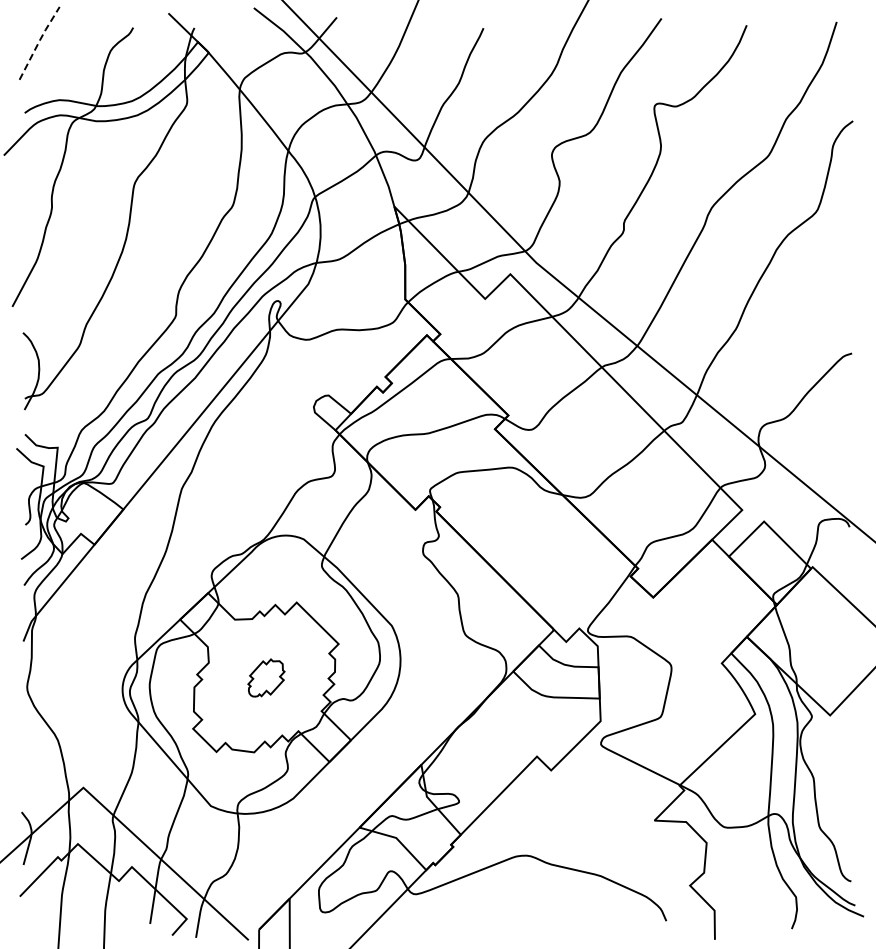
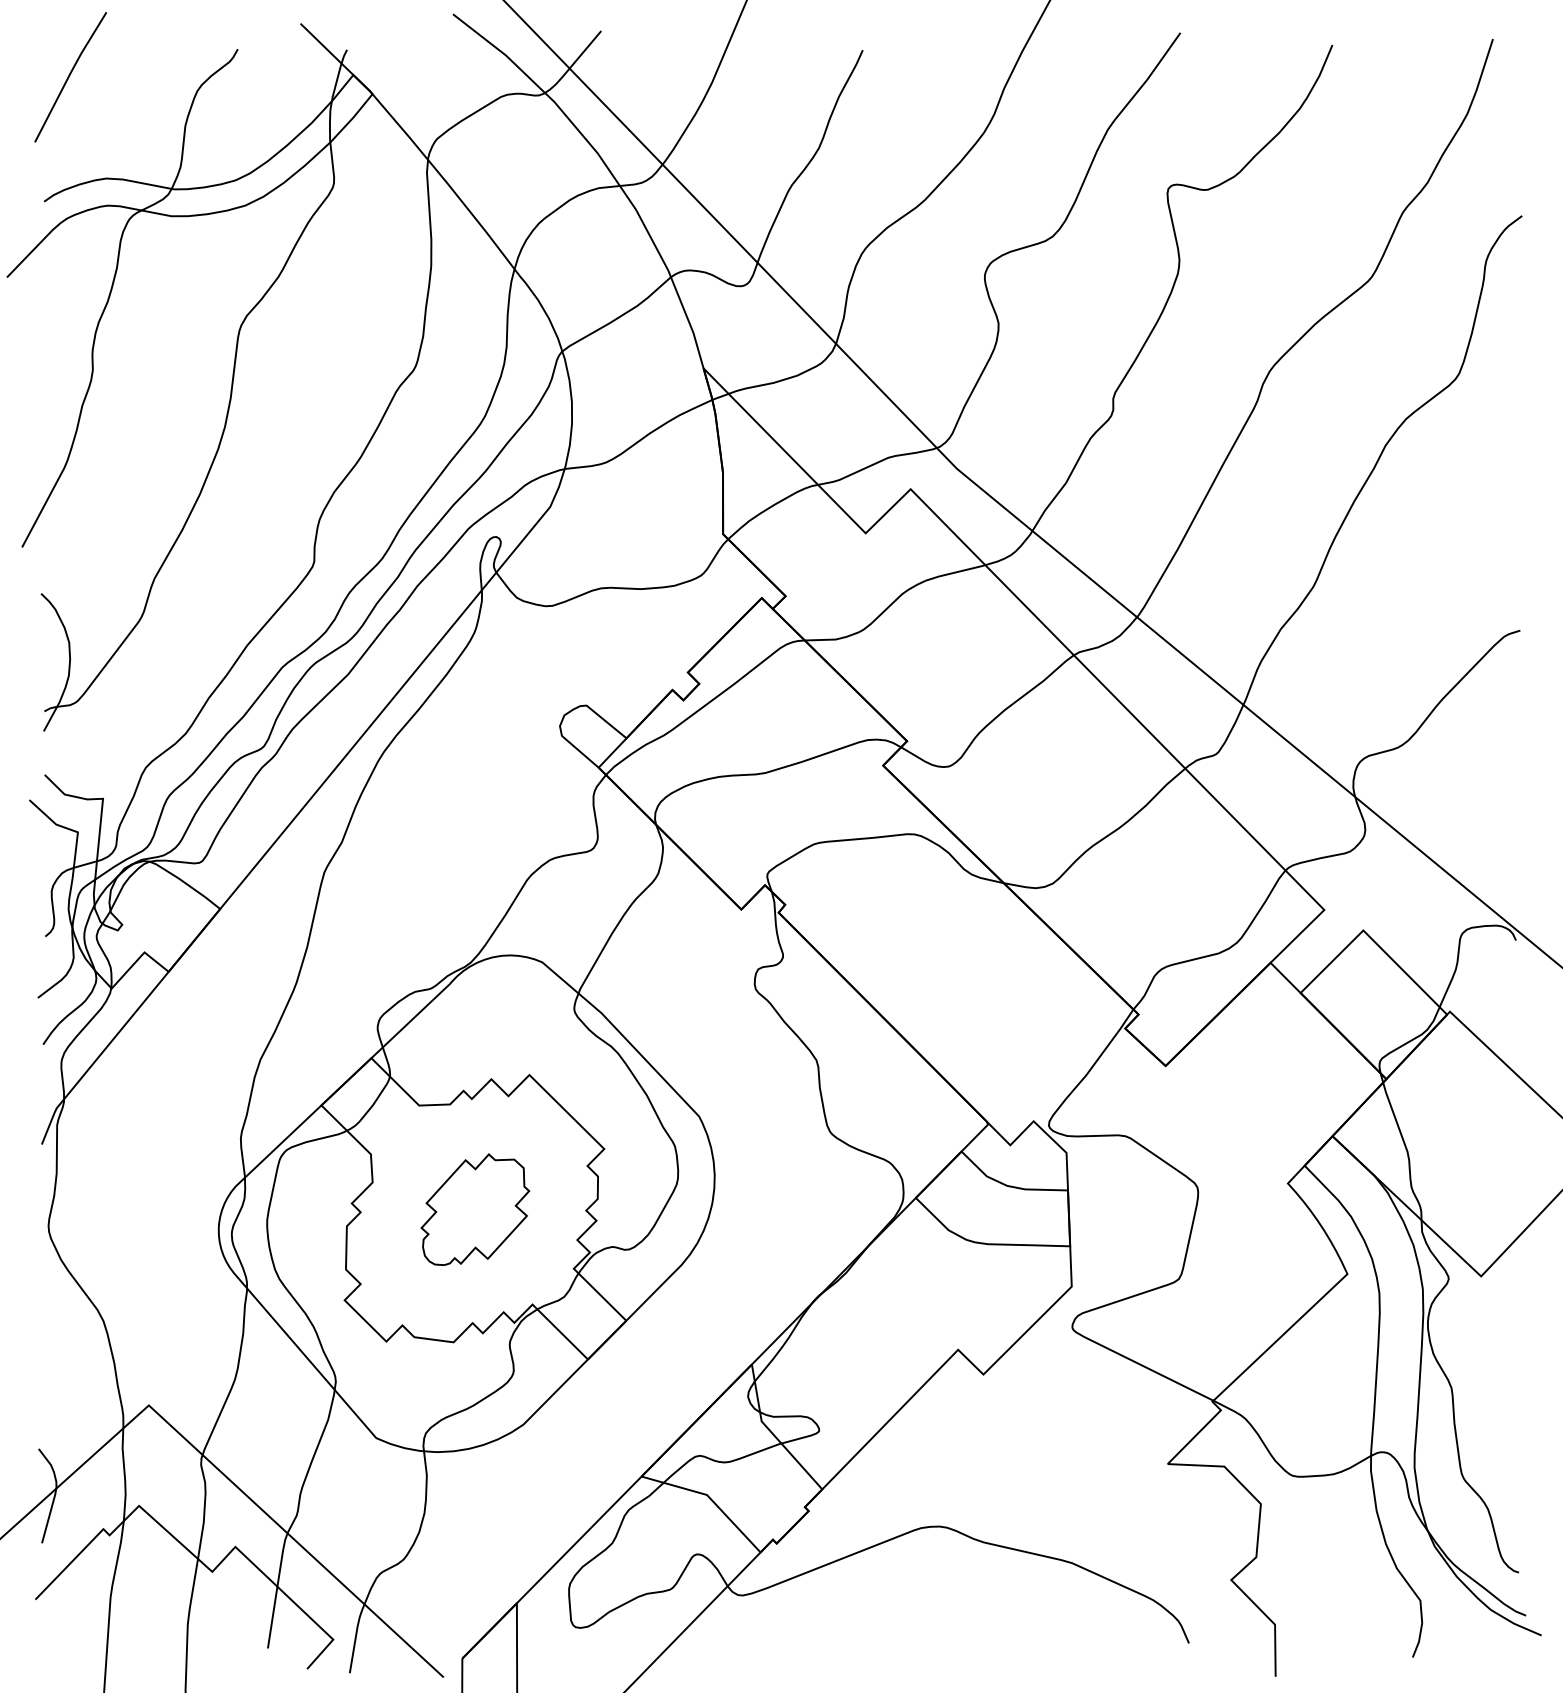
line: (39, 41) -> (70, 73), dashed -> solid
part: (266, 677) -> (475, 1208), size x1.67

